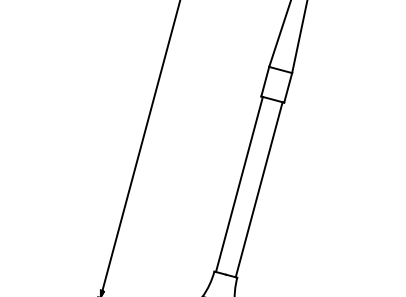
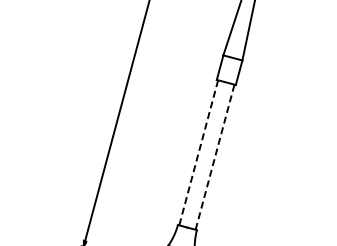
line: (239, 185) -> (198, 153), solid -> dashed
line: (259, 188) -> (215, 156), solid -> dashed

